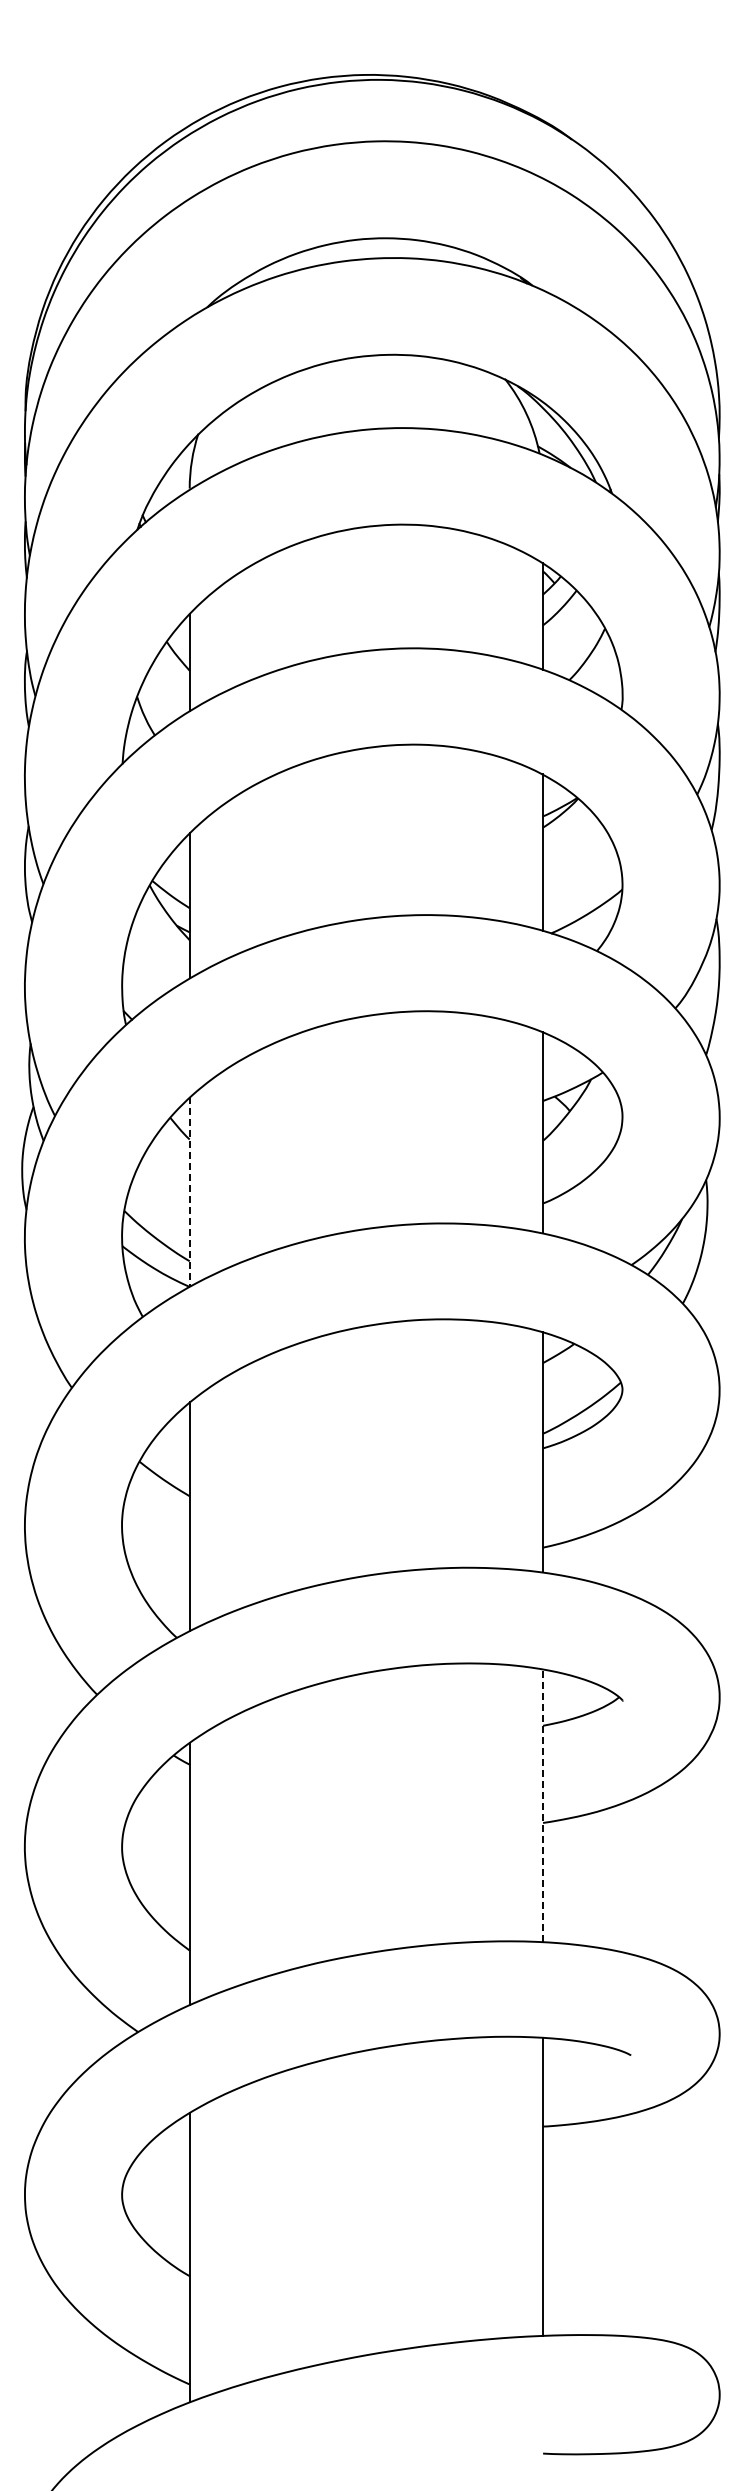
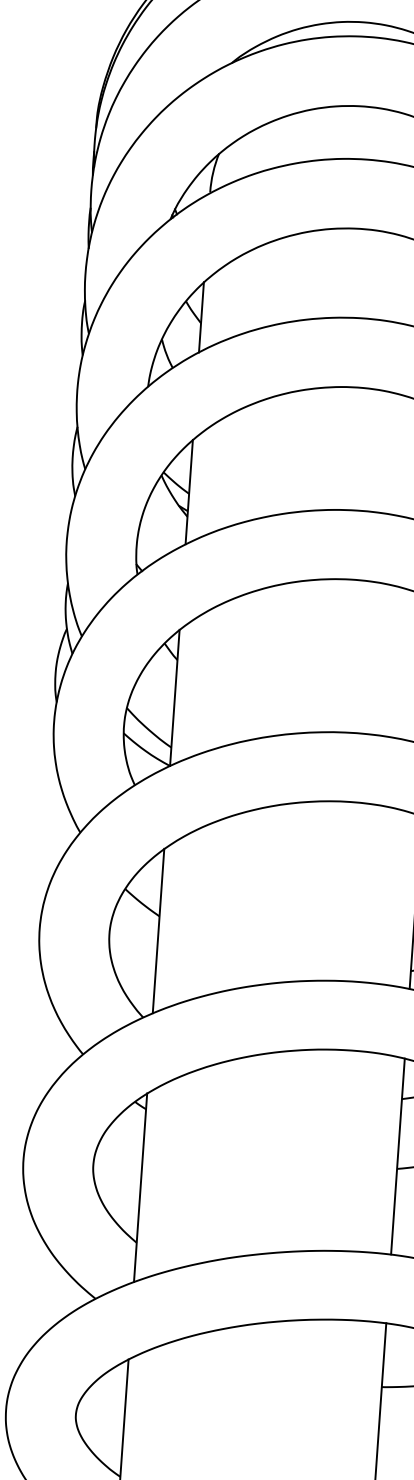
line: (189, 1192) -> (174, 698), dashed -> solid
line: (543, 1805) -> (398, 1156), dashed -> solid

